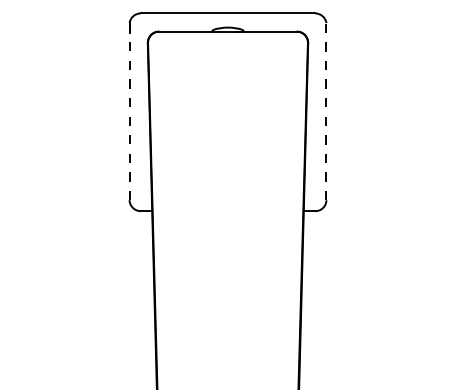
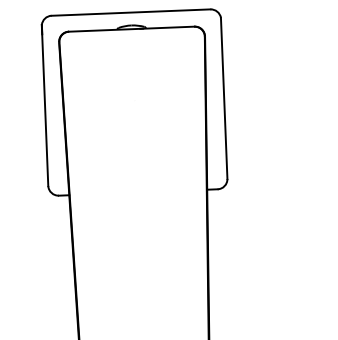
line: (129, 111) -> (45, 105), dashed -> solid
line: (326, 111) -> (224, 98), dashed -> solid

